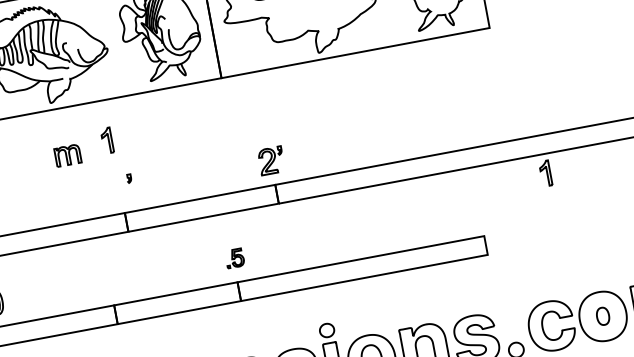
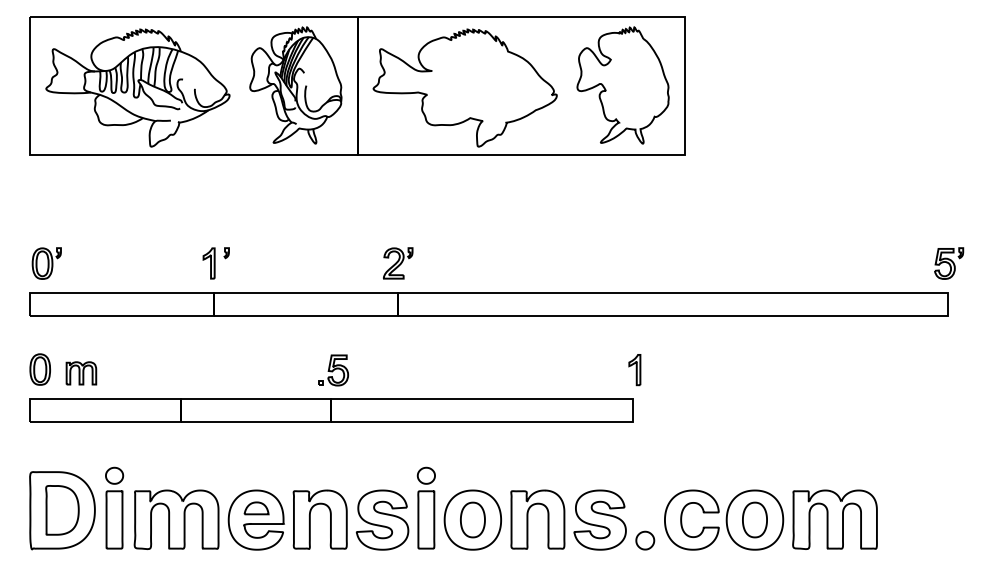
part: (106, 140) -> (208, 263), moved
part: (68, 155) -> (81, 373), moved
part: (545, 174) -> (634, 370), moved
part: (234, 258) -> (333, 370), size x1.43
part: (602, 316) -> (754, 519), size x1.67

